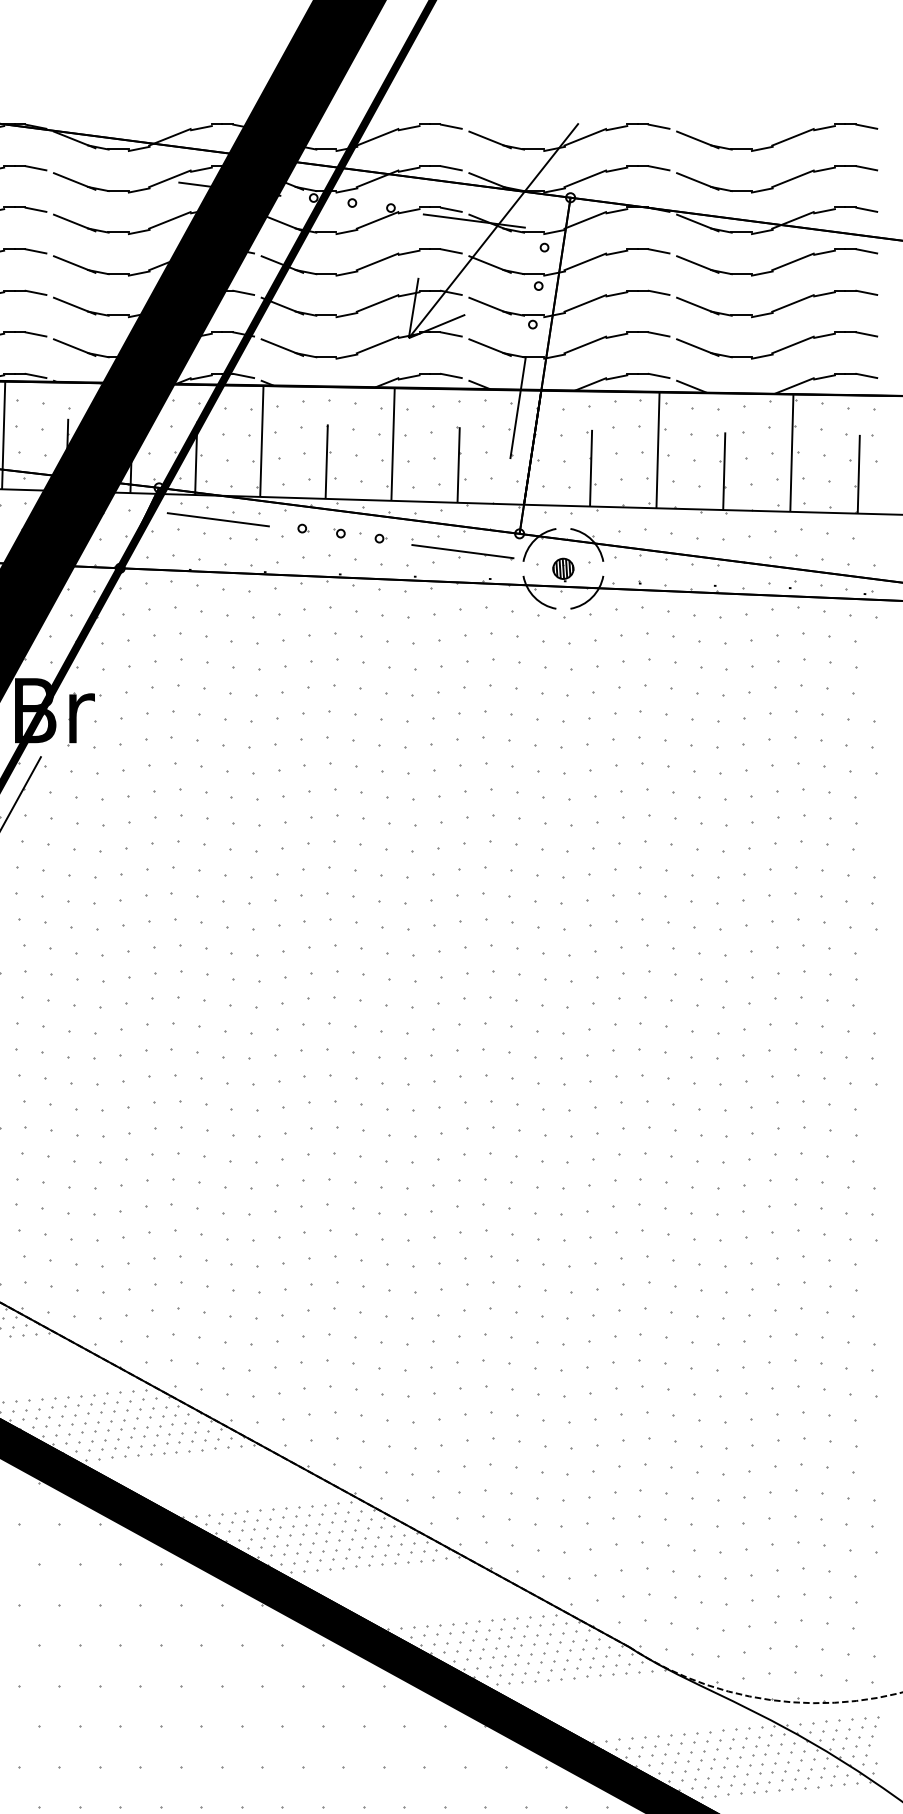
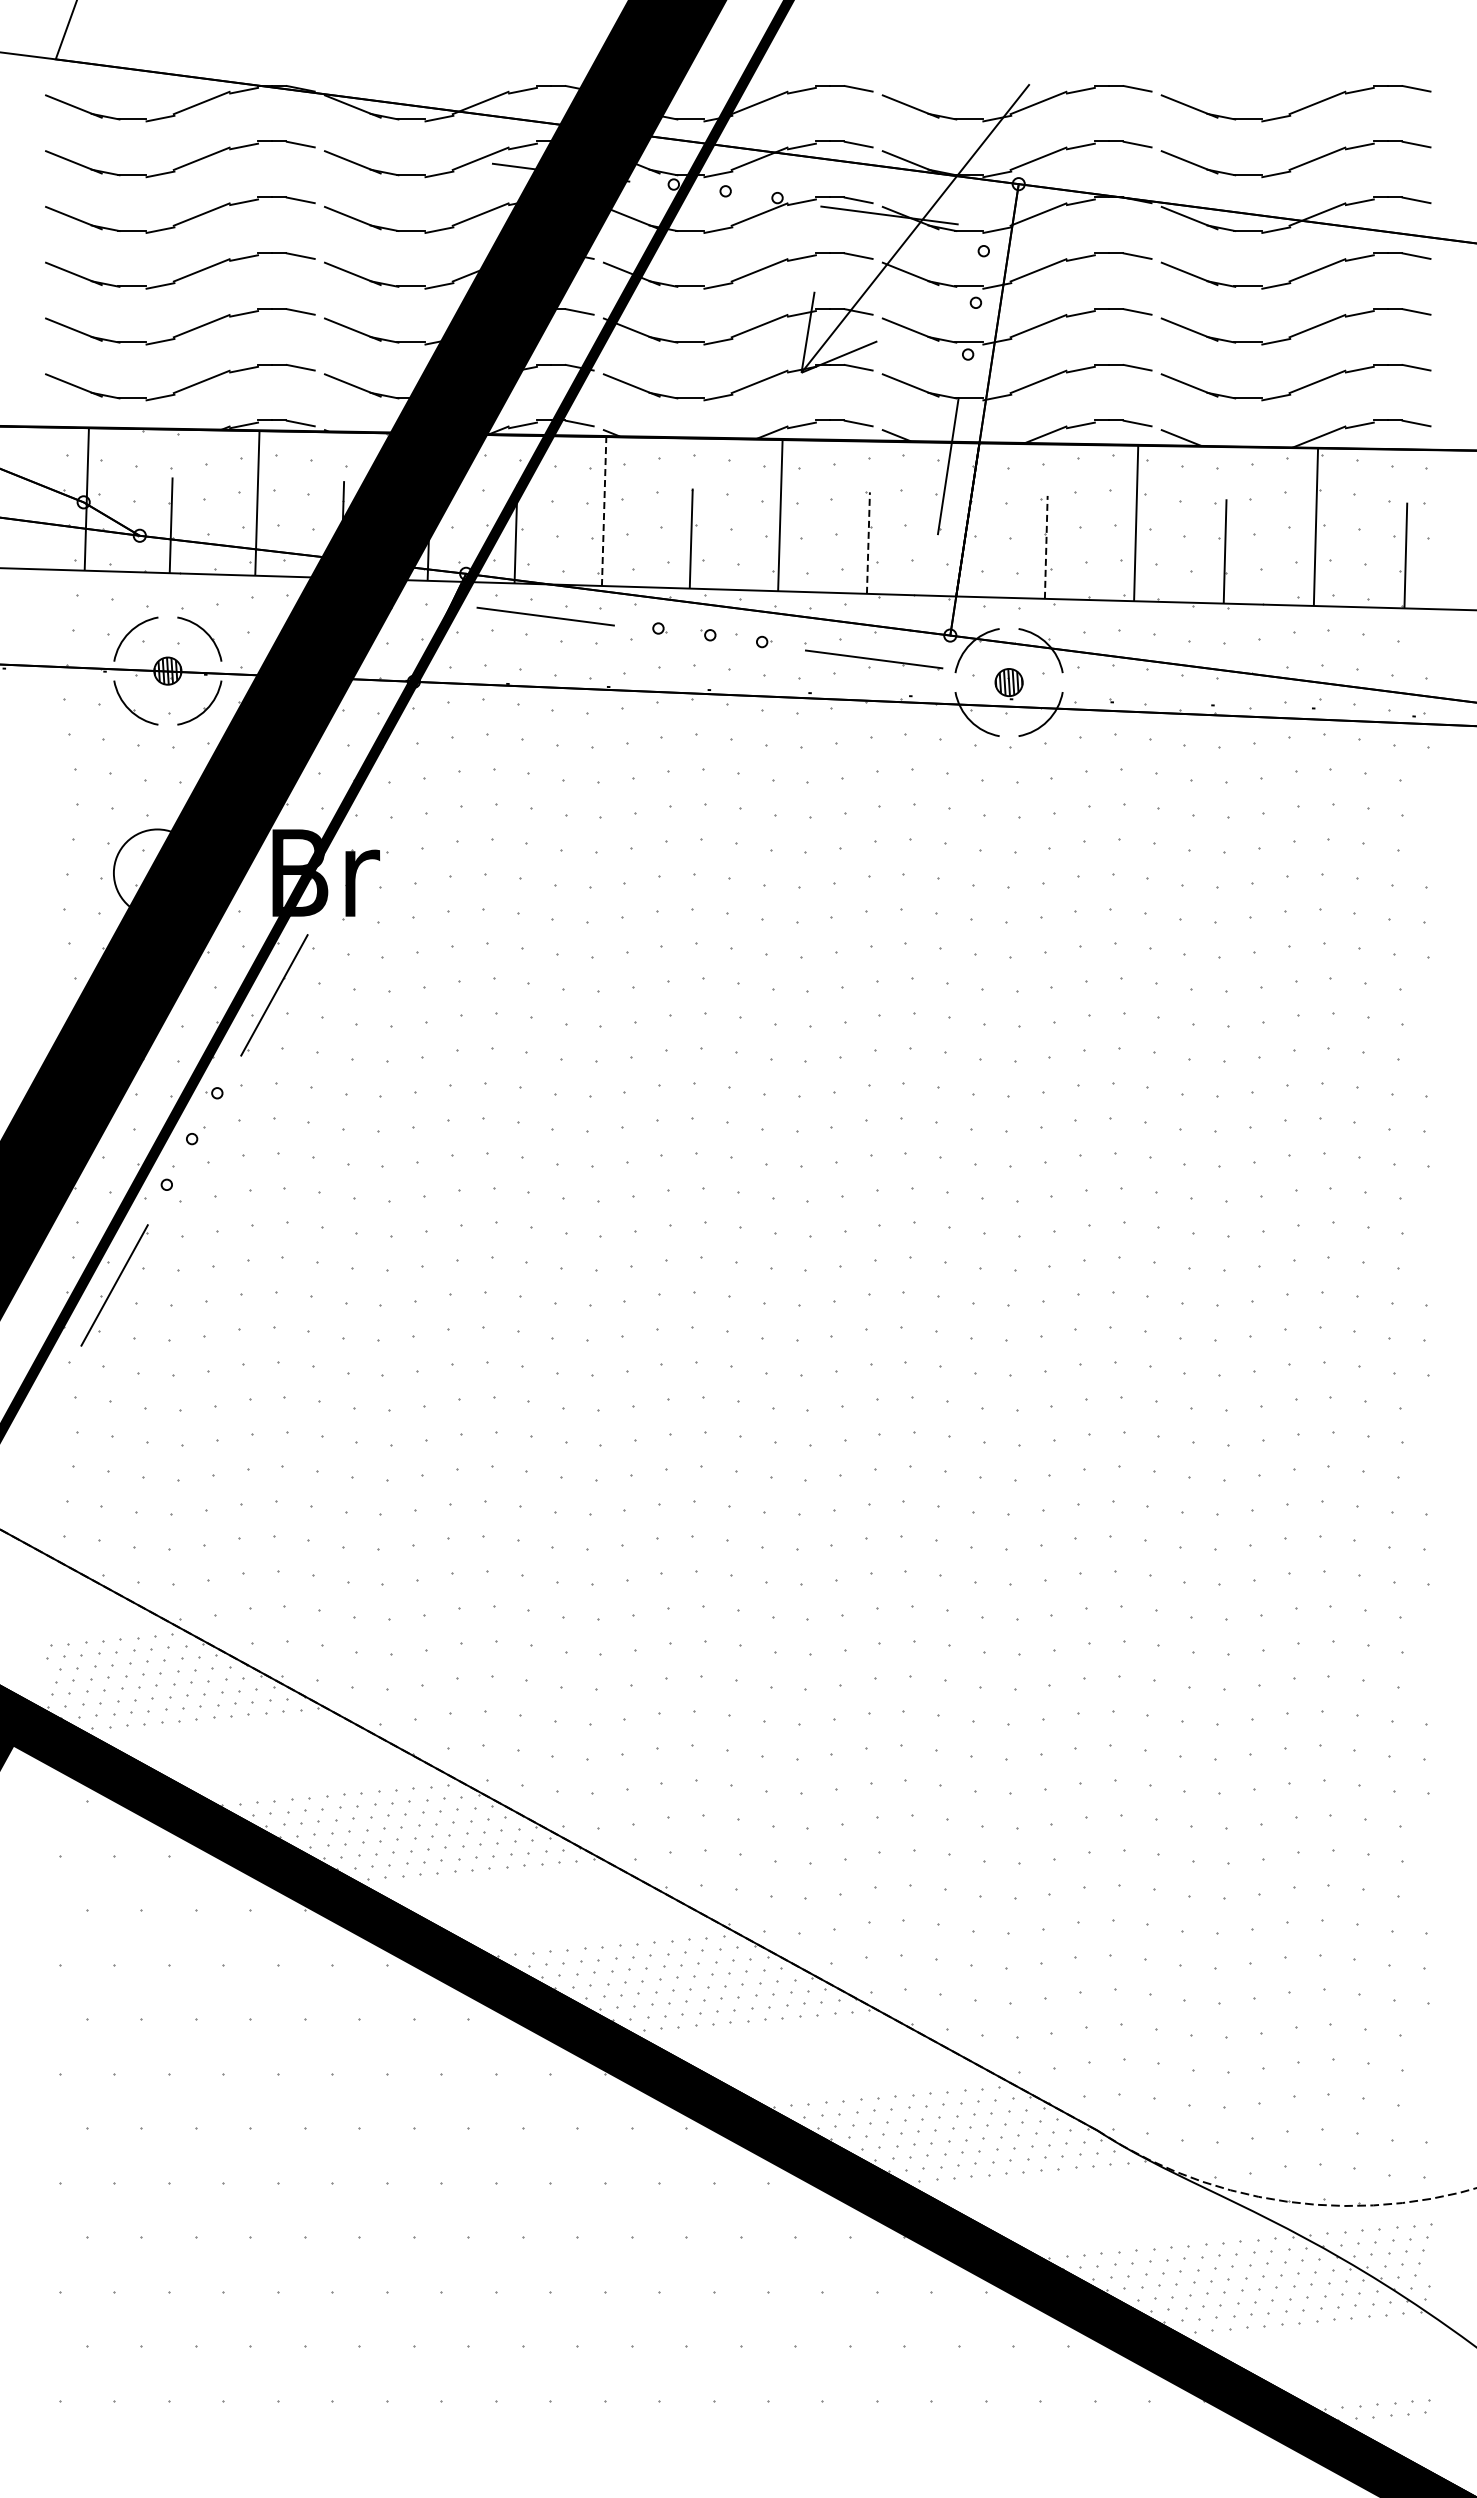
line: (262, 441) -> (604, 511), solid -> dashed
line: (458, 465) -> (868, 543), solid -> dashed
line: (591, 467) -> (1046, 546), solid -> dashed

